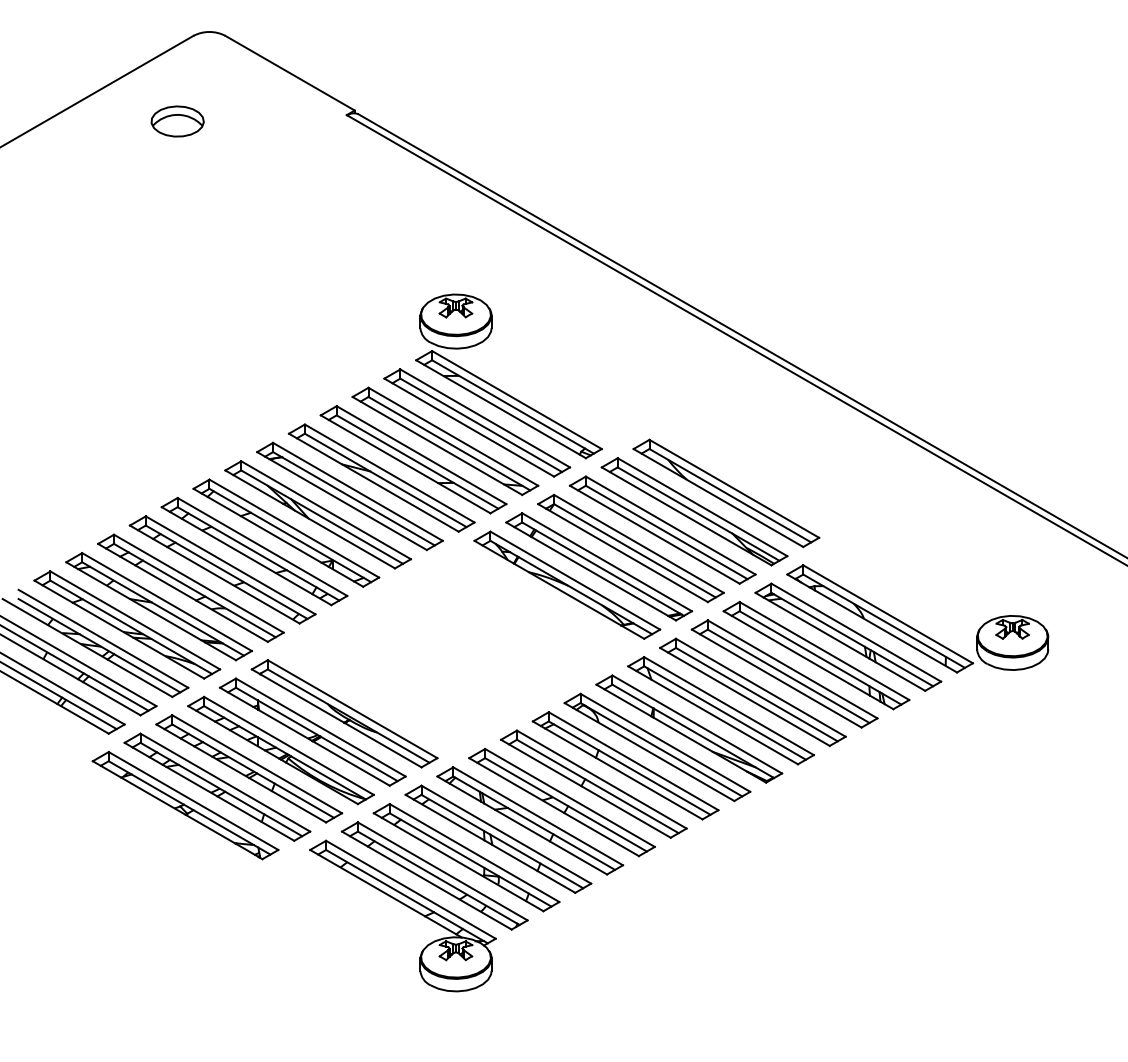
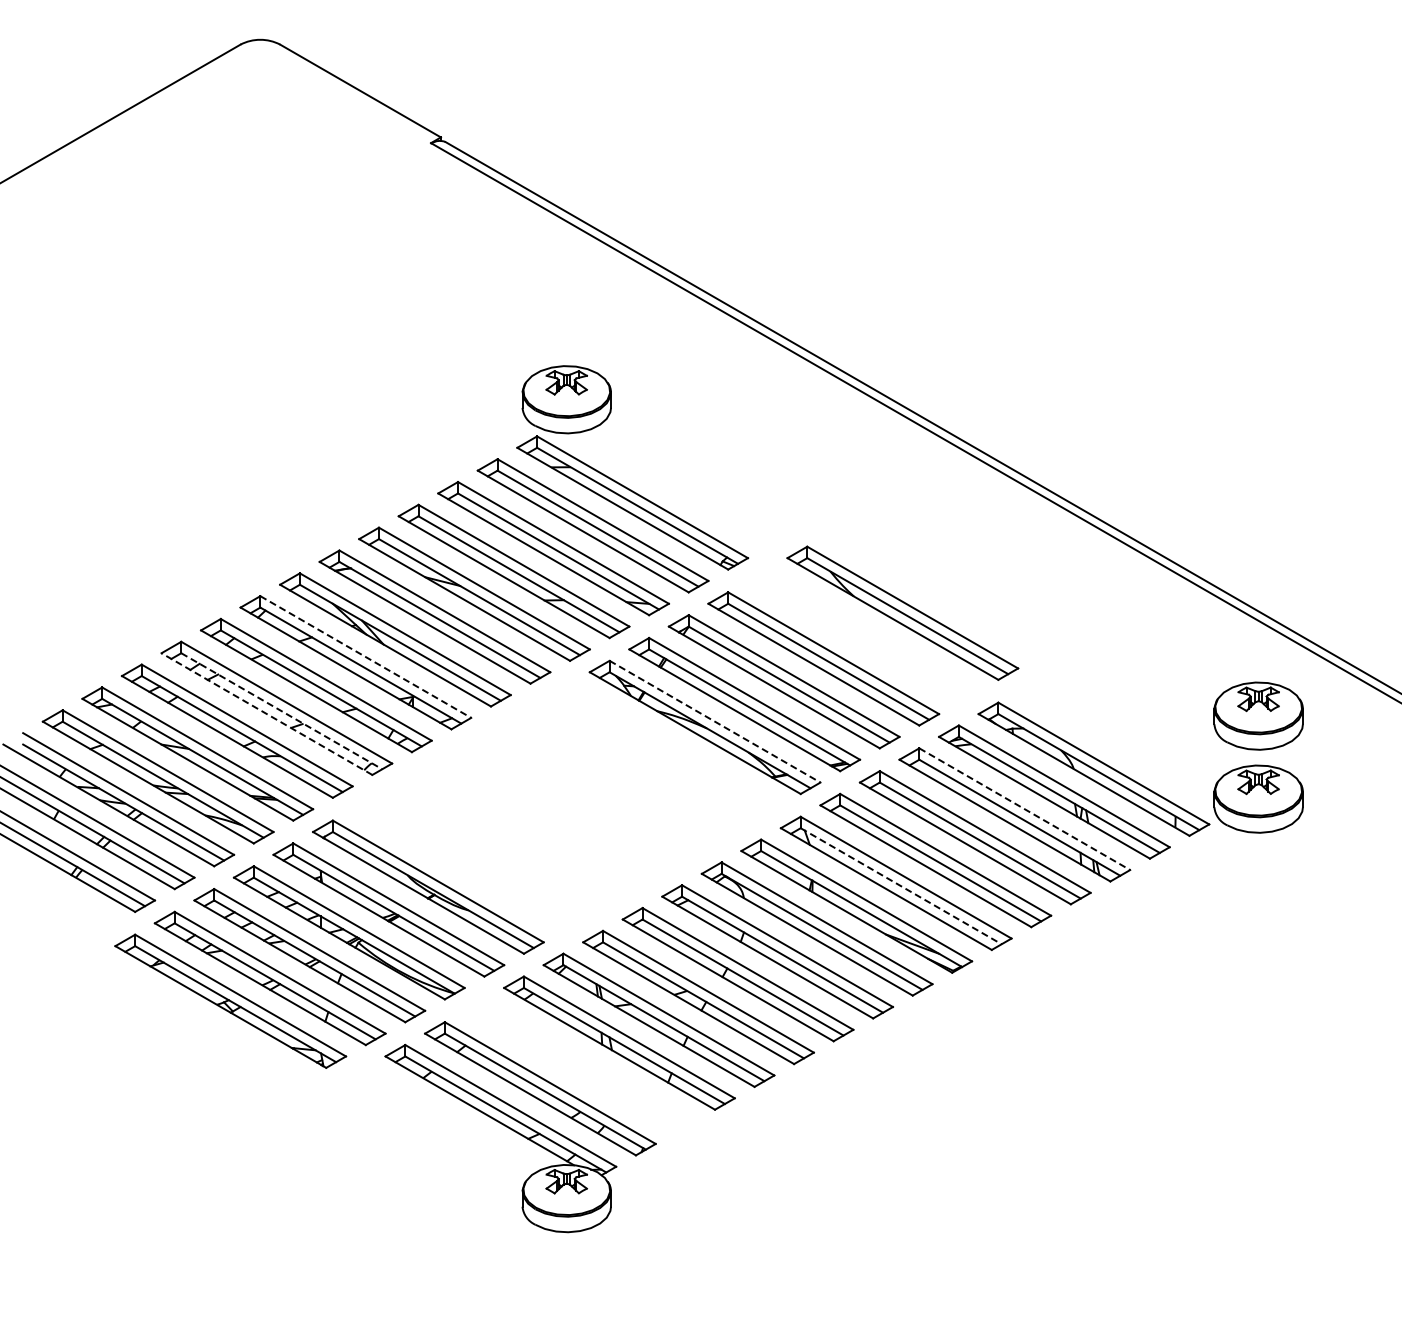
part: (177, 121) -> (220, 150), removed
part: (693, 511) -> (862, 635), removed
line: (294, 528) -> (365, 657), solid -> dashed
line: (227, 572) -> (282, 711), solid -> dashed
line: (214, 574) -> (266, 714), solid -> dashed
part: (1012, 575) -> (1258, 715), added
line: (575, 580) -> (715, 721), solid -> dashed
line: (824, 651) -> (1024, 809), solid -> dashed
line: (725, 713) -> (901, 886), solid -> dashed
part: (466, 857) -> (579, 1065), removed

